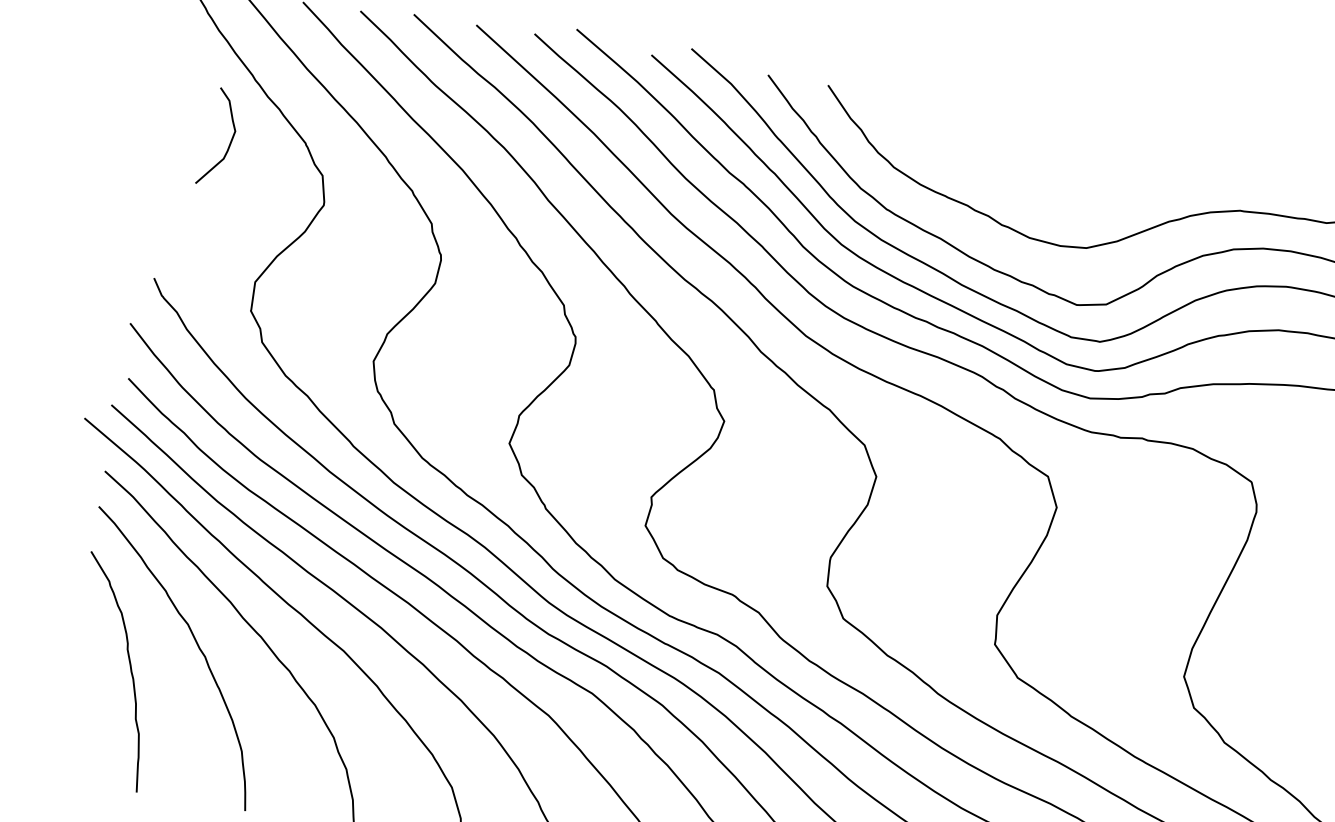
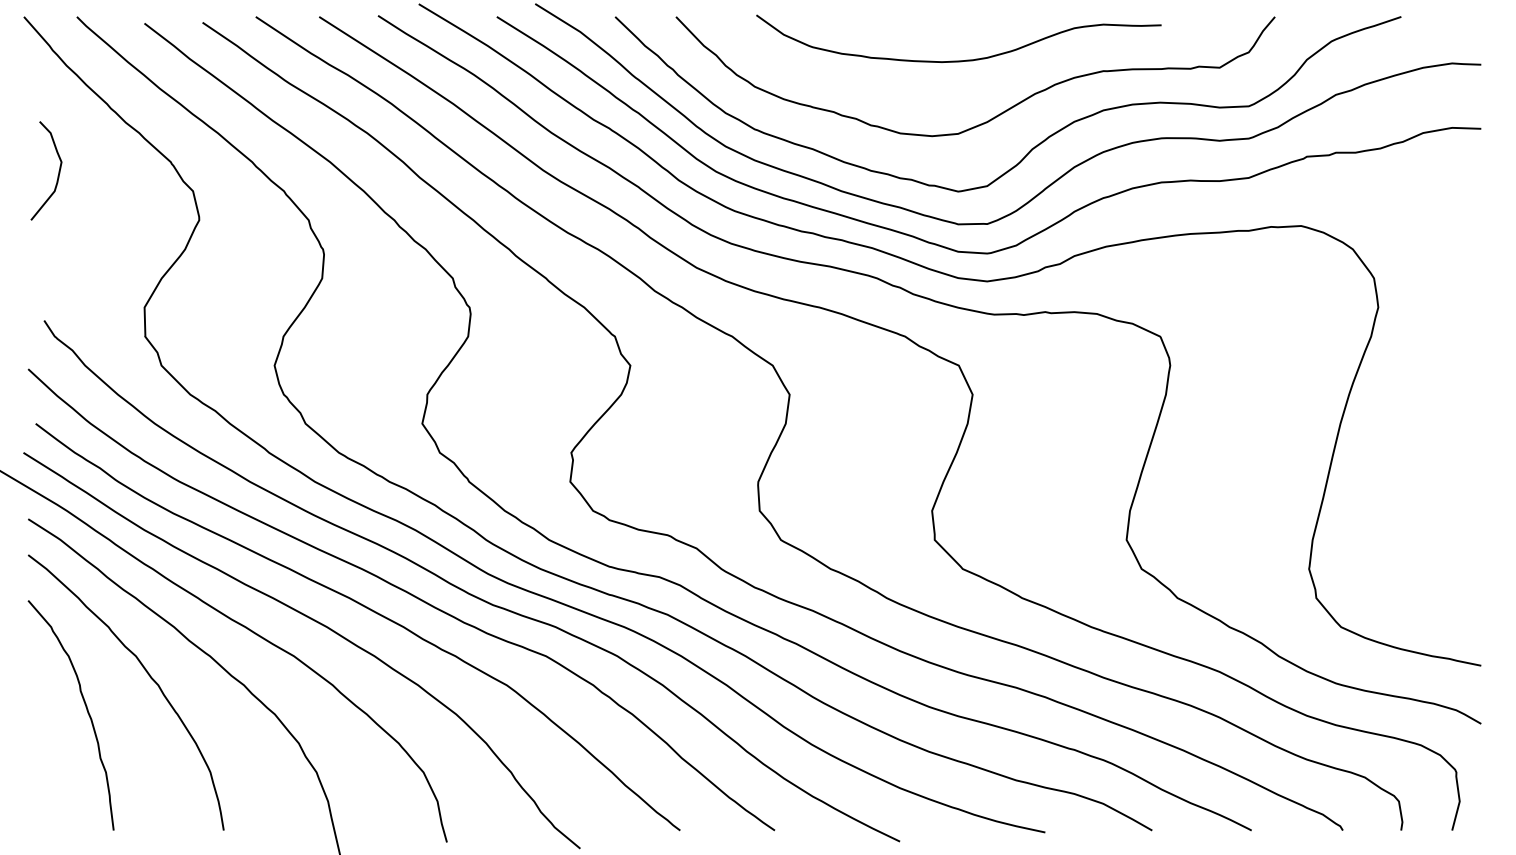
curve: (230, 139) -> (58, 171), moved
curve: (1099, 175) -> (958, 60), added

